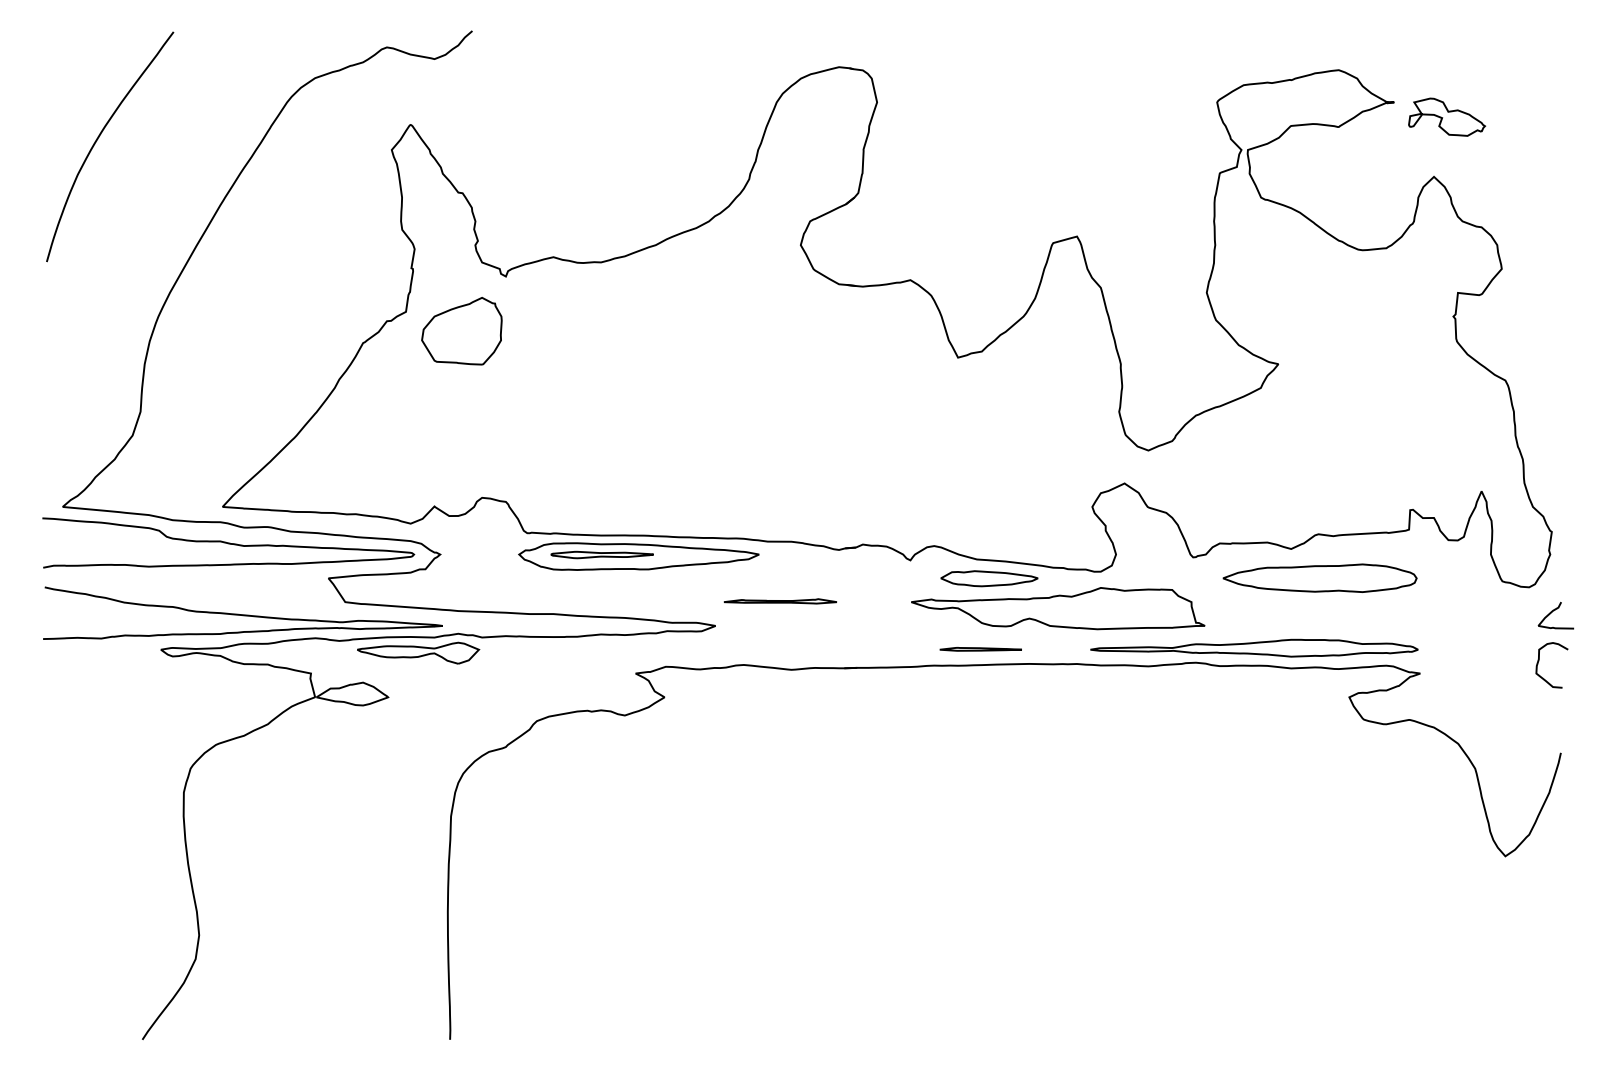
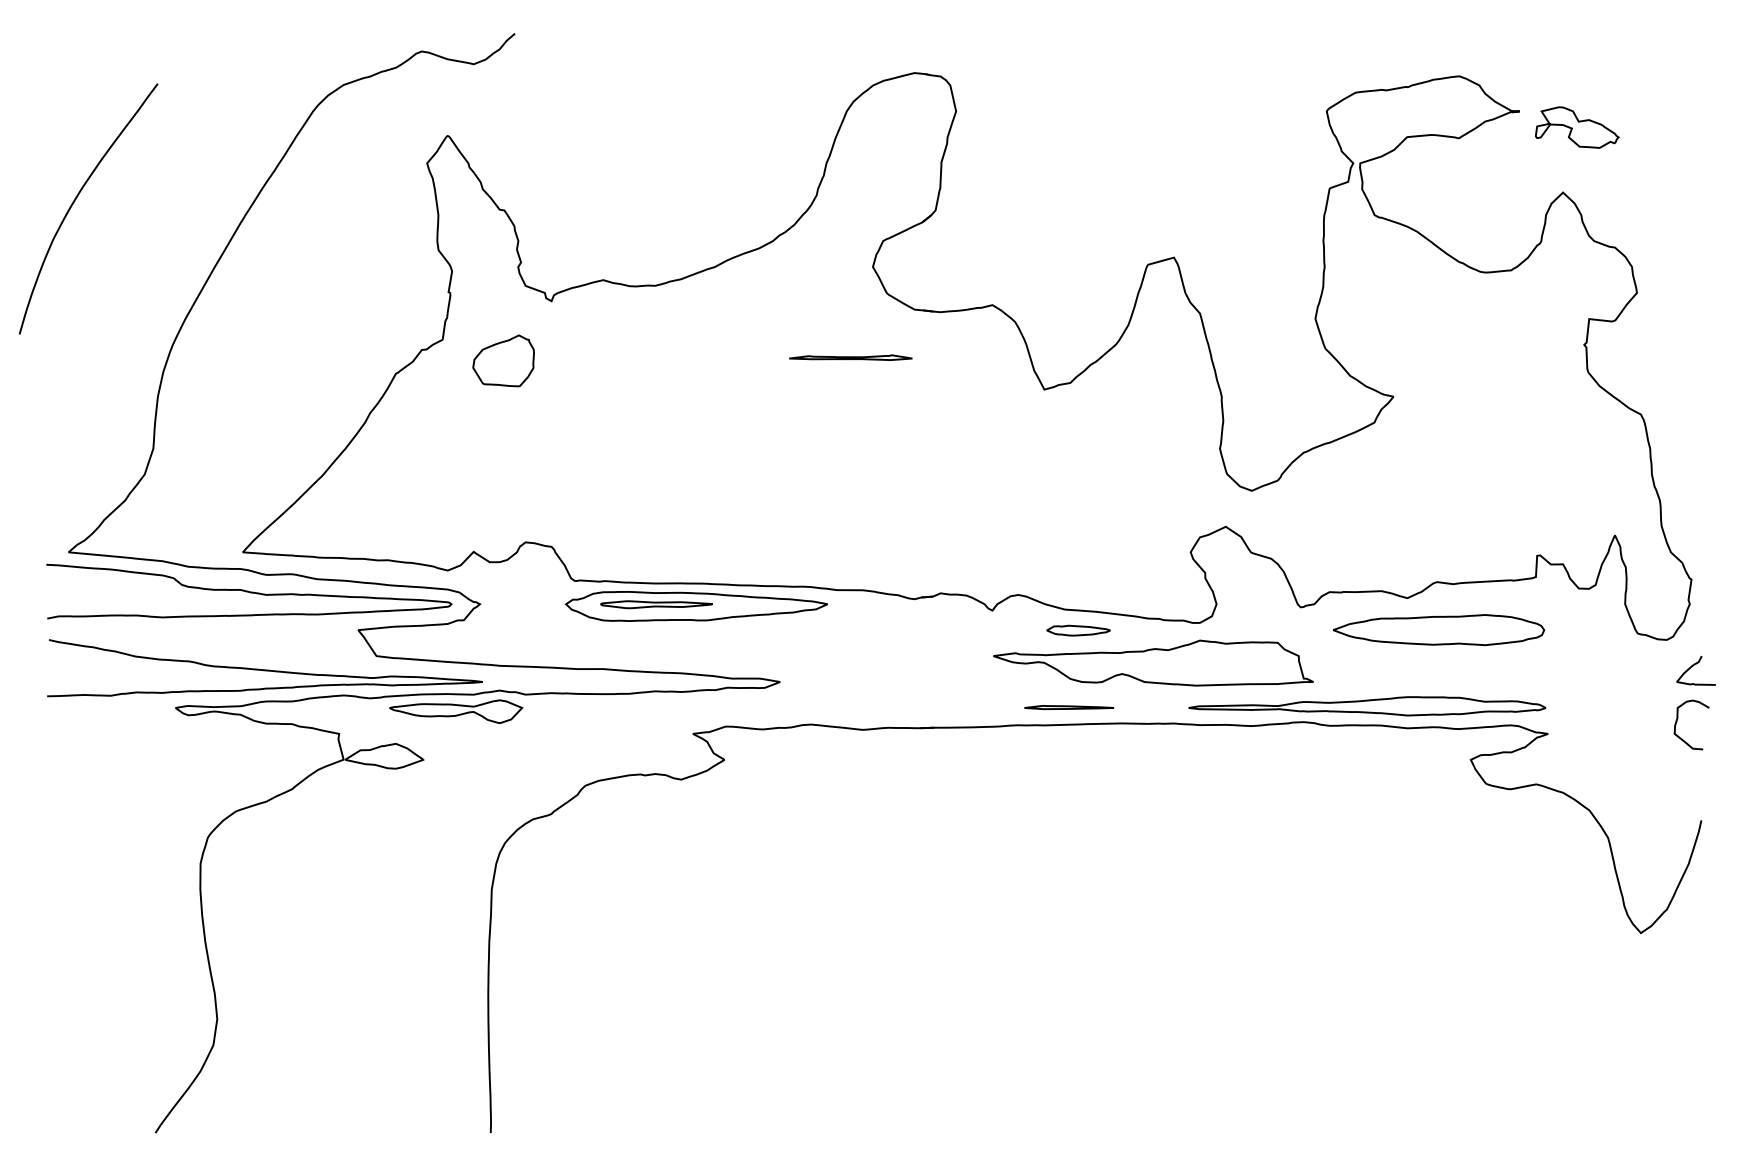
curve: (98, 139) -> (75, 200), moved
part: (461, 331) -> (503, 361), size x0.7
part: (989, 578) -> (1078, 630), size x0.6
part: (779, 601) -> (849, 357), moved

